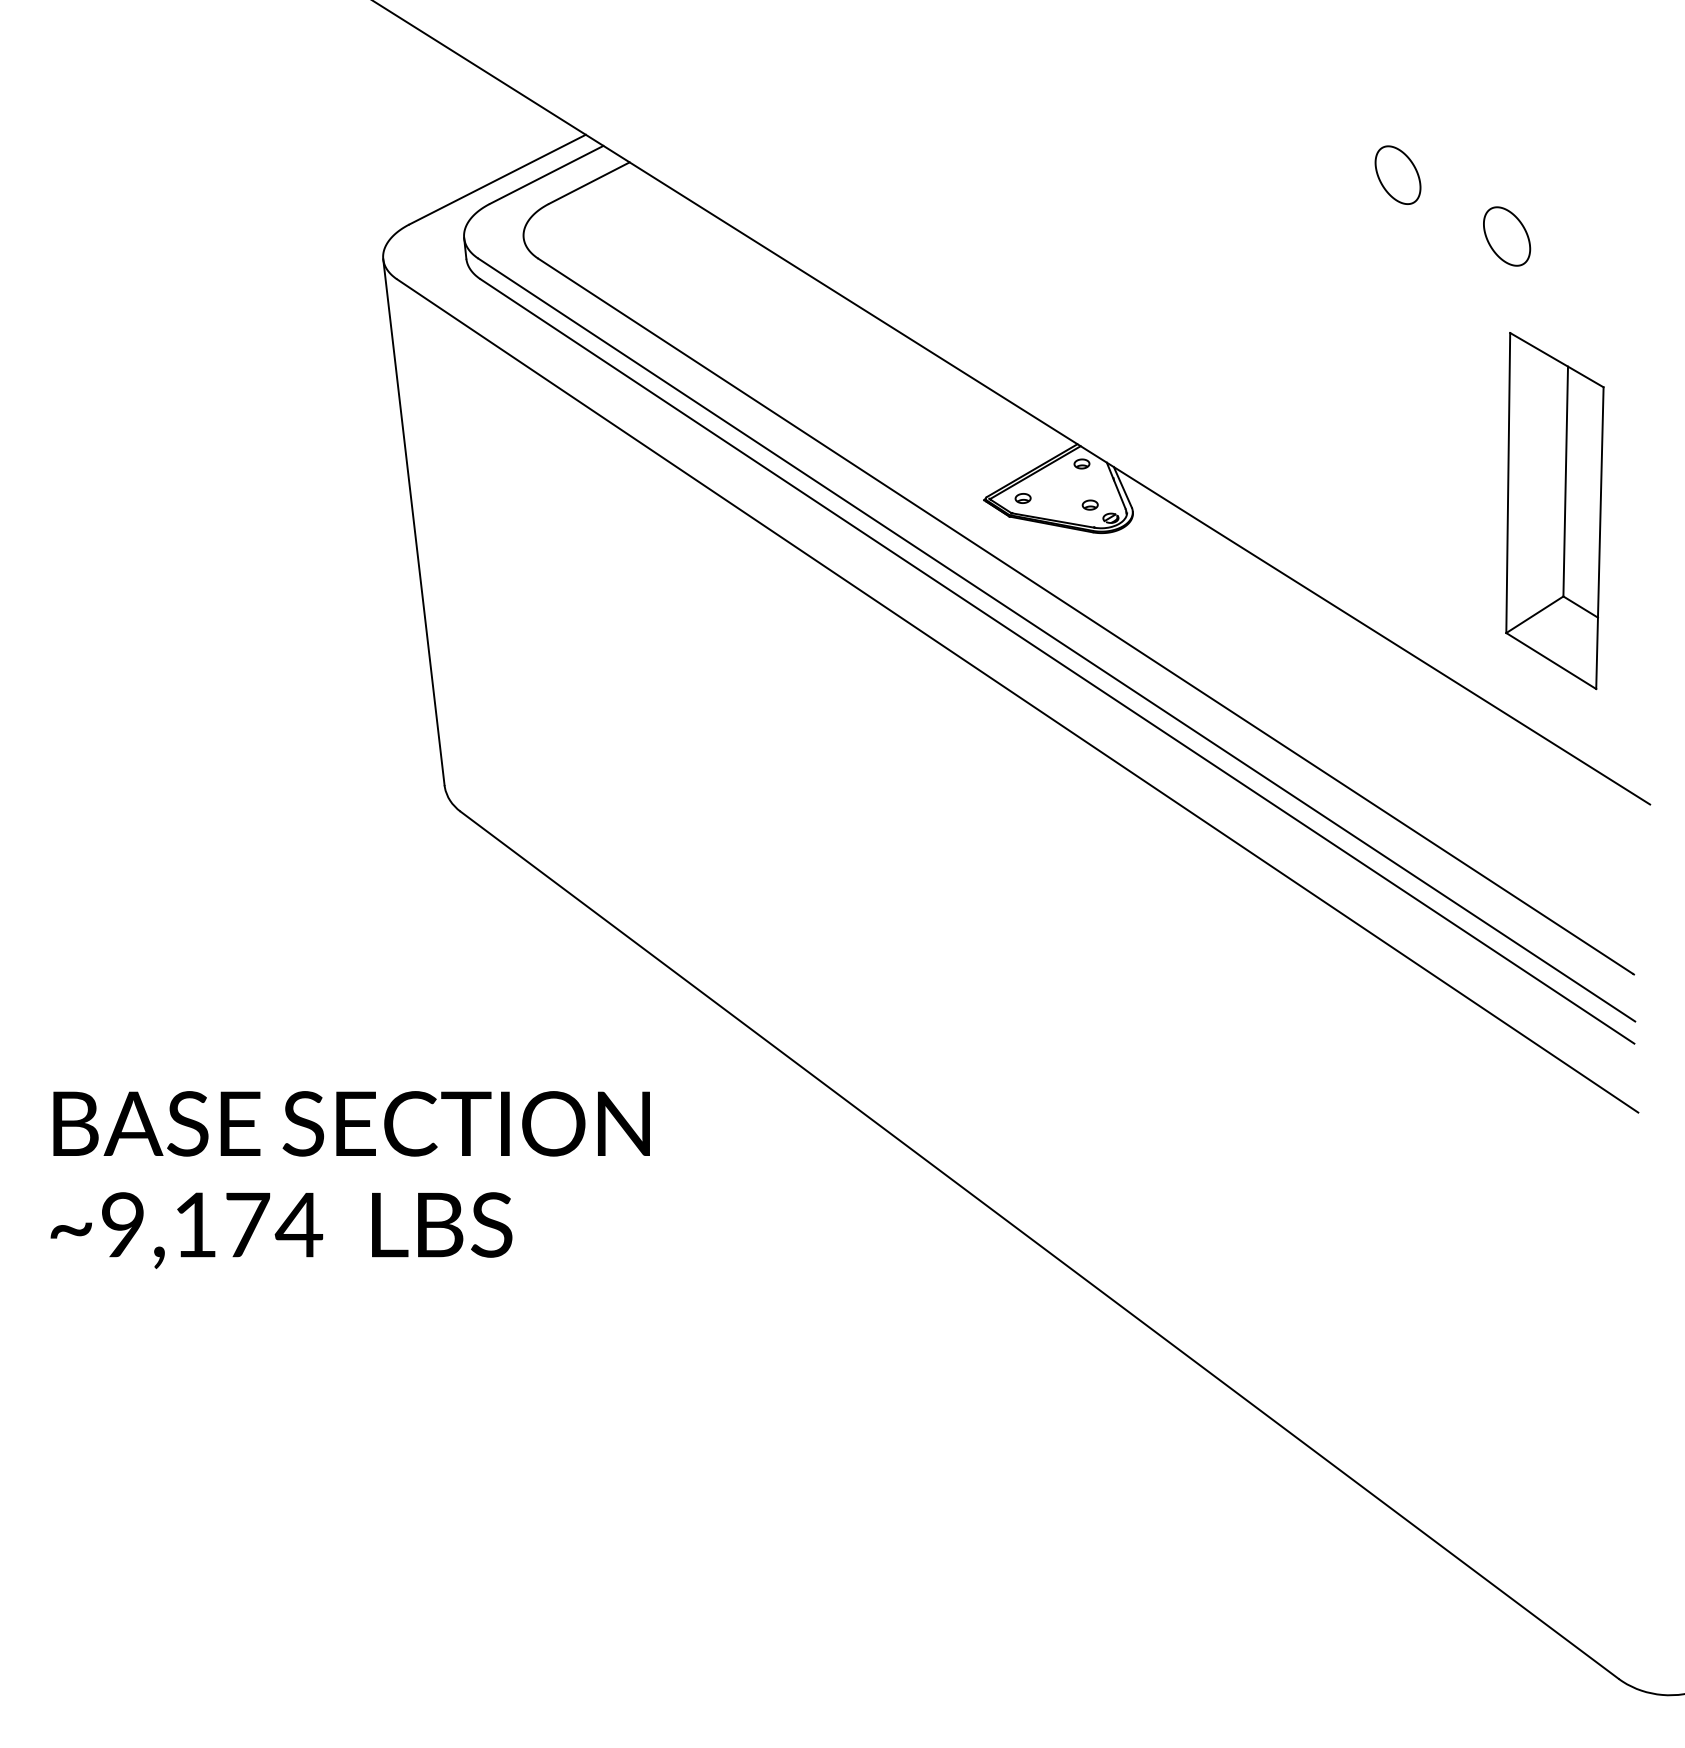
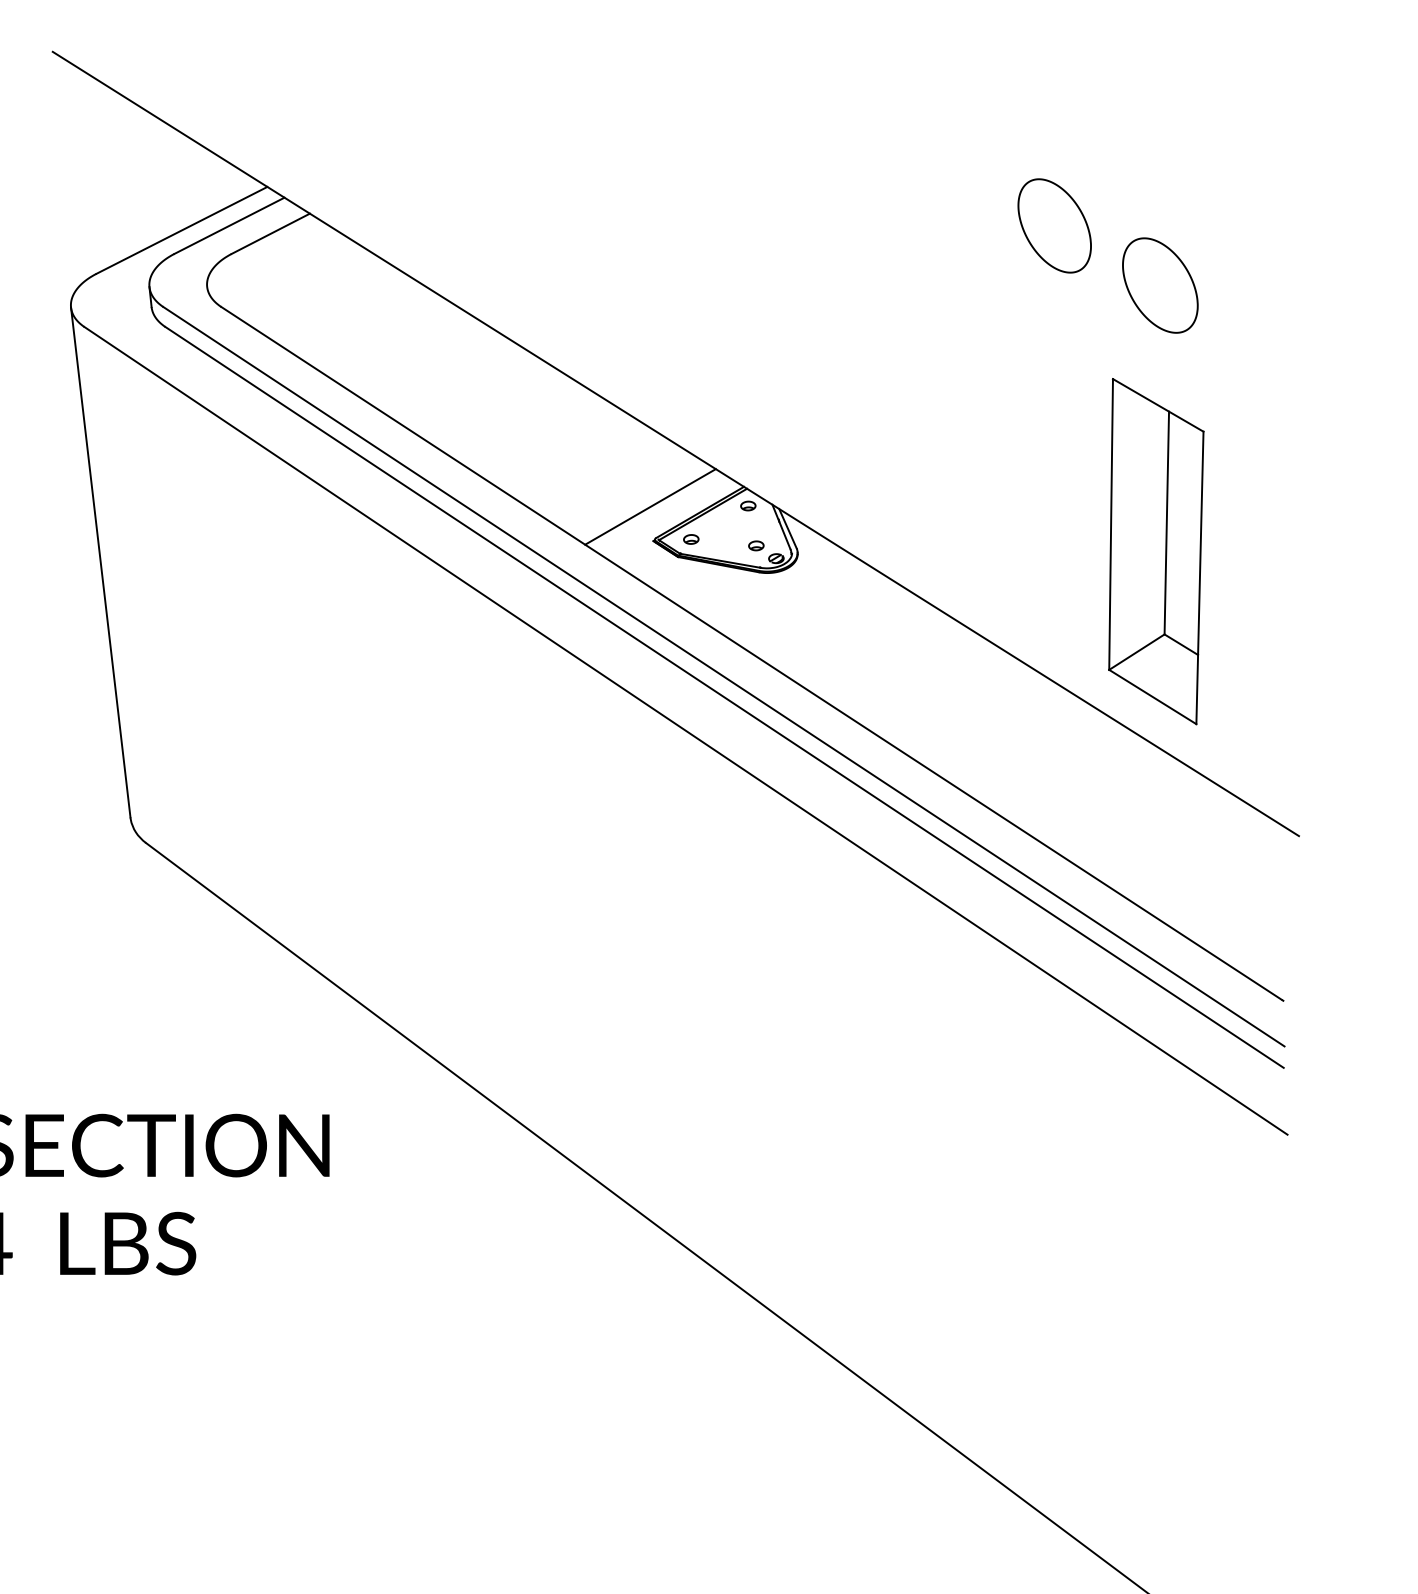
part: (1397, 175) -> (1054, 226), size x1.67
part: (1506, 236) -> (1159, 285), size x1.67
line: (980, 464) -> (649, 506), added
part: (1554, 511) -> (1155, 552), moved

